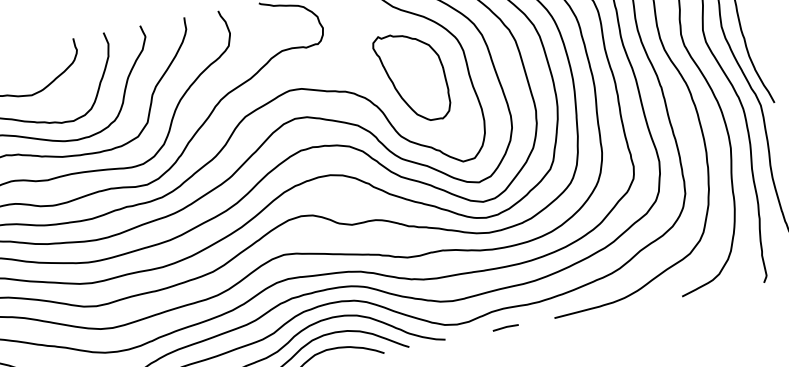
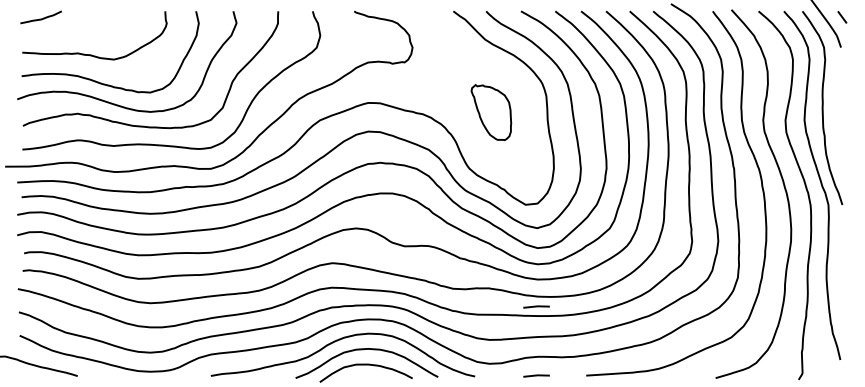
part: (412, 77) -> (491, 112), size x0.6
line: (492, 259) -> (536, 306), added

